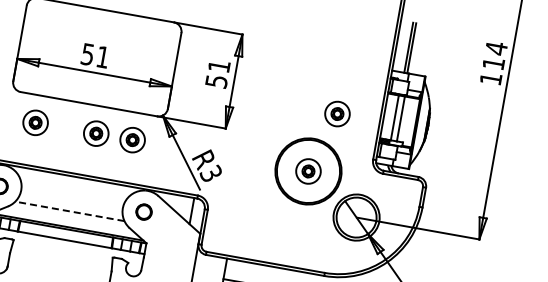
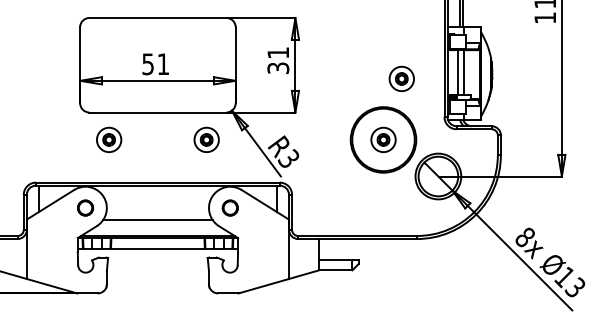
text: (215, 80) -> (277, 67), 51 -> 31
part: (96, 133) -> (170, 139), removed
line: (69, 211) -> (157, 220), dashed -> solid

